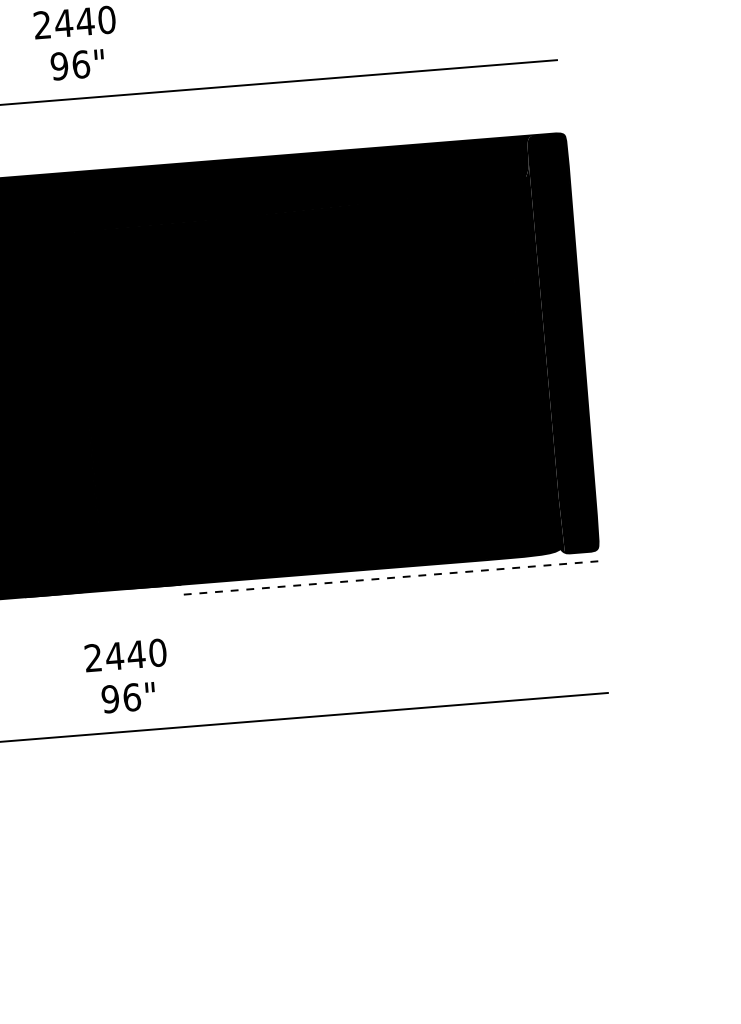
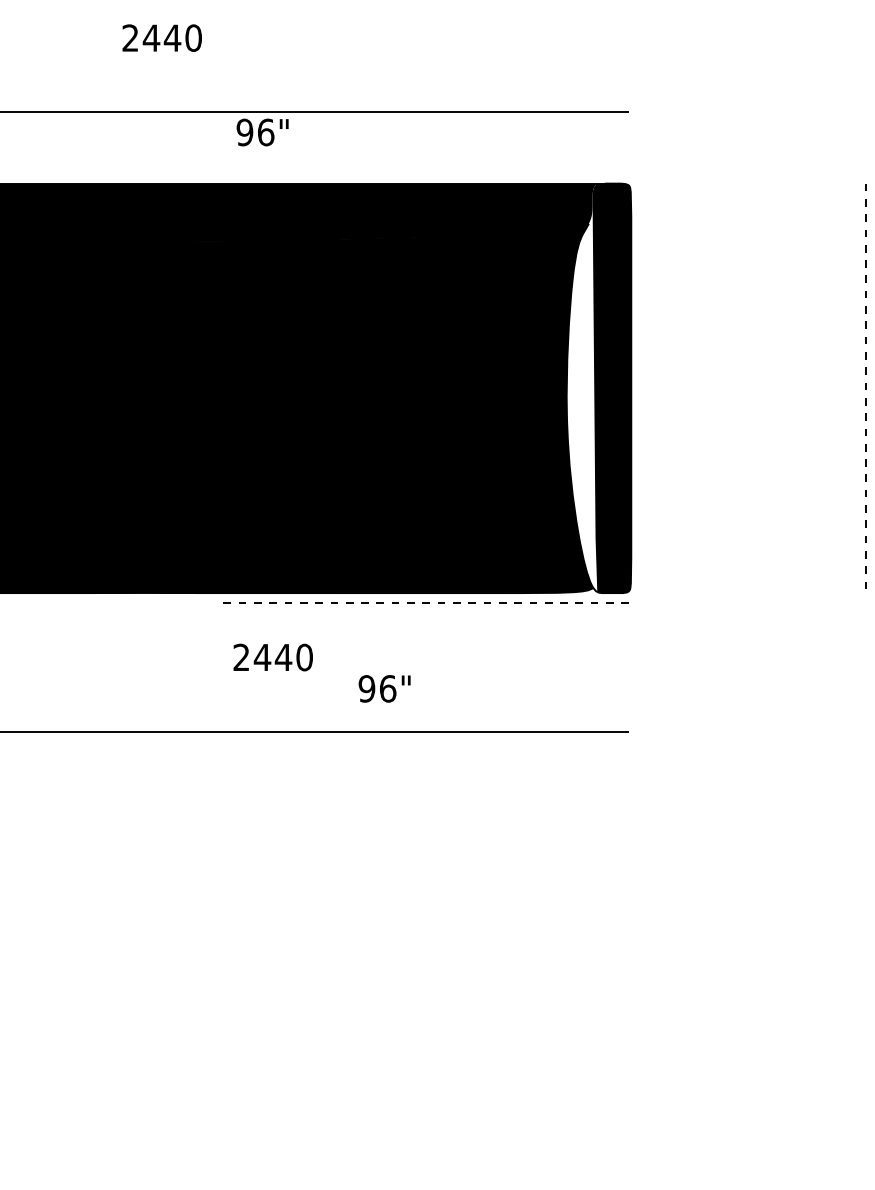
text: (77, 64) -> (262, 132), moved
fill: (532, 355) -> (581, 397), removed
text: (125, 655) -> (272, 657), moved
text: (128, 697) -> (384, 688), moved

